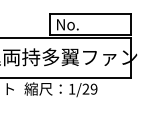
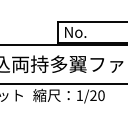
text: (93, 89) -> (100, 95), 1/29 -> 1/20

